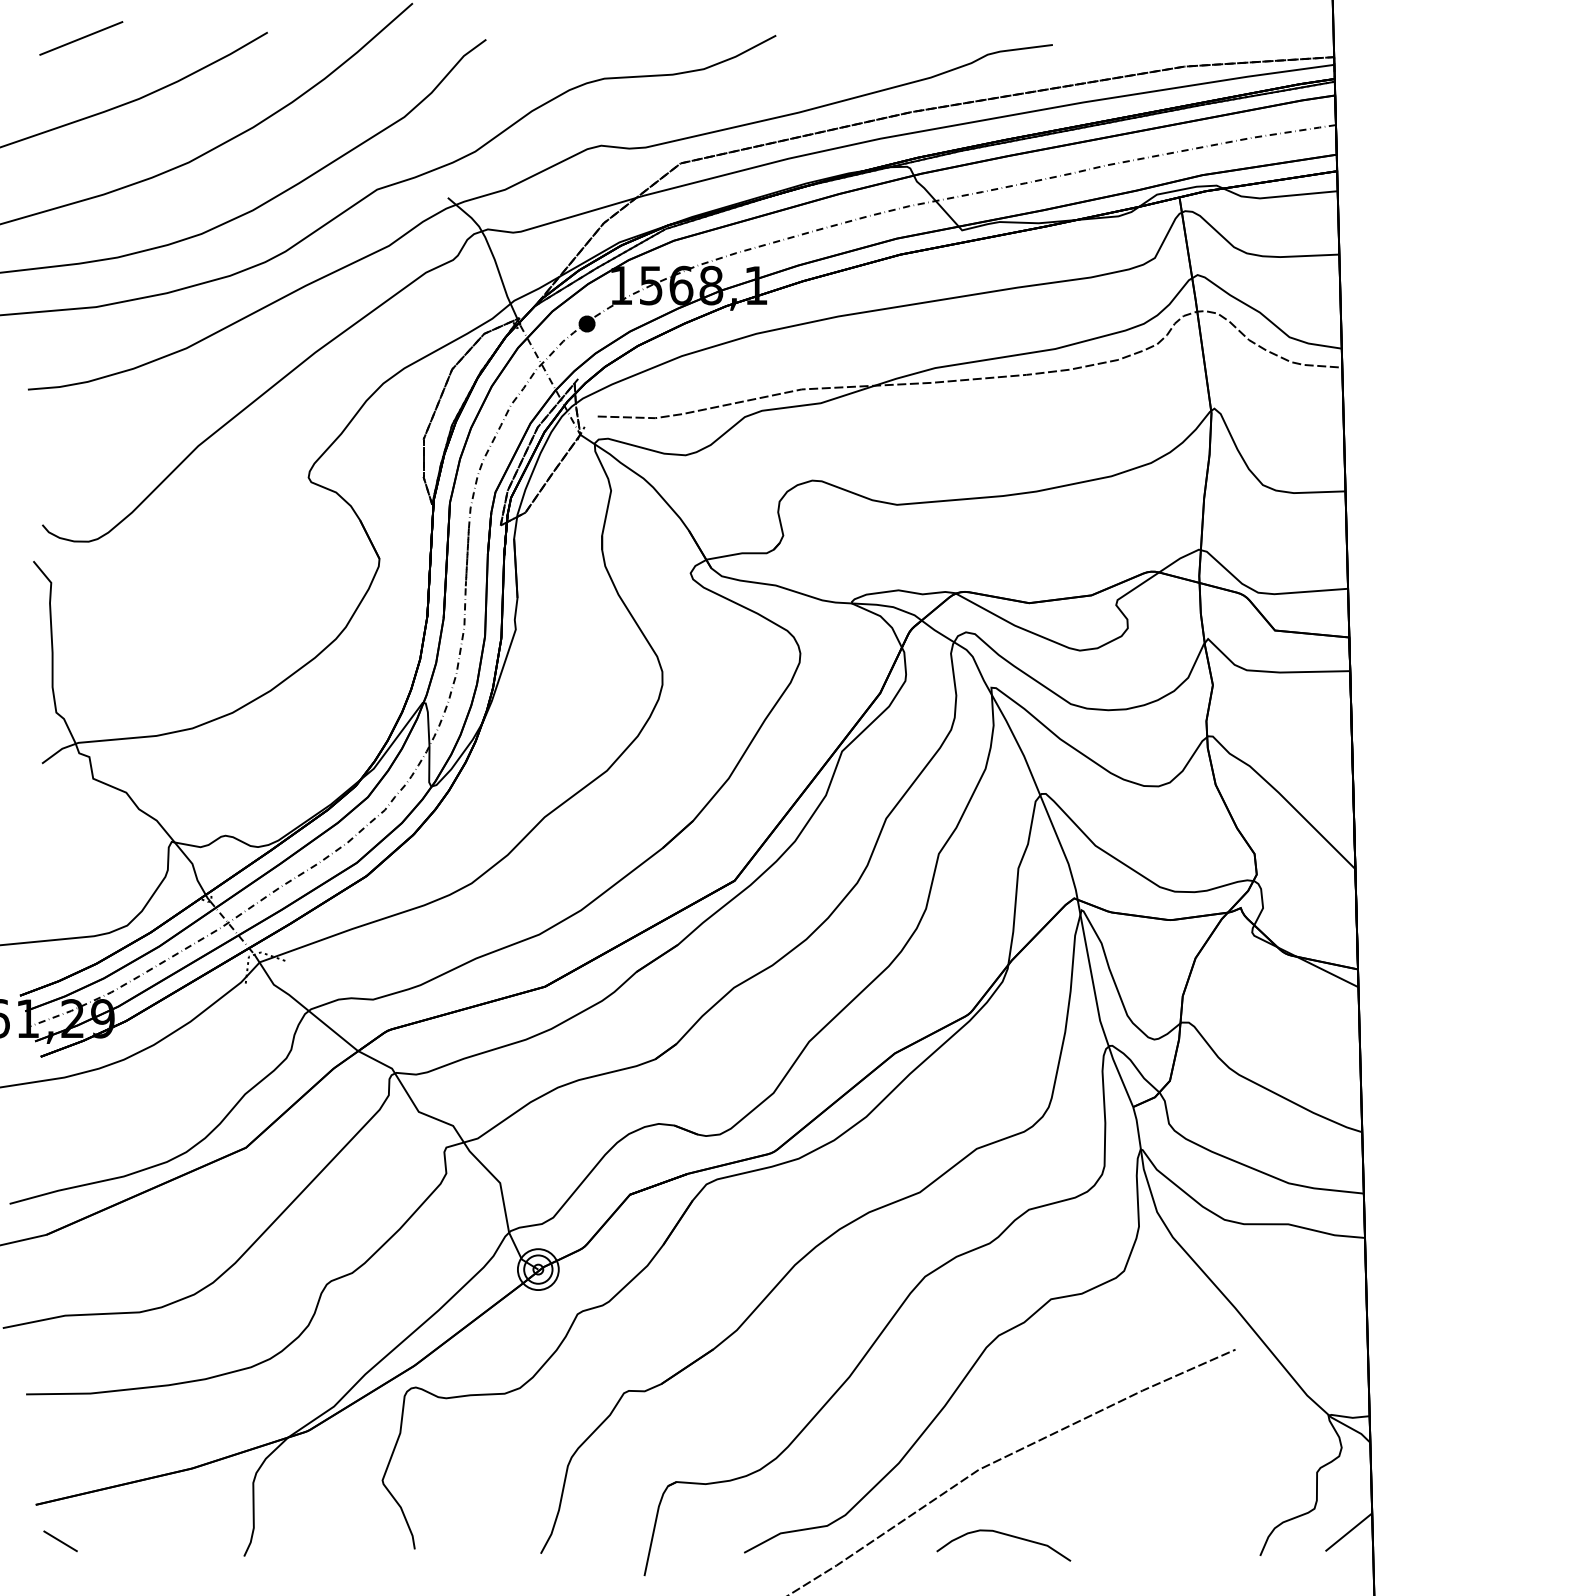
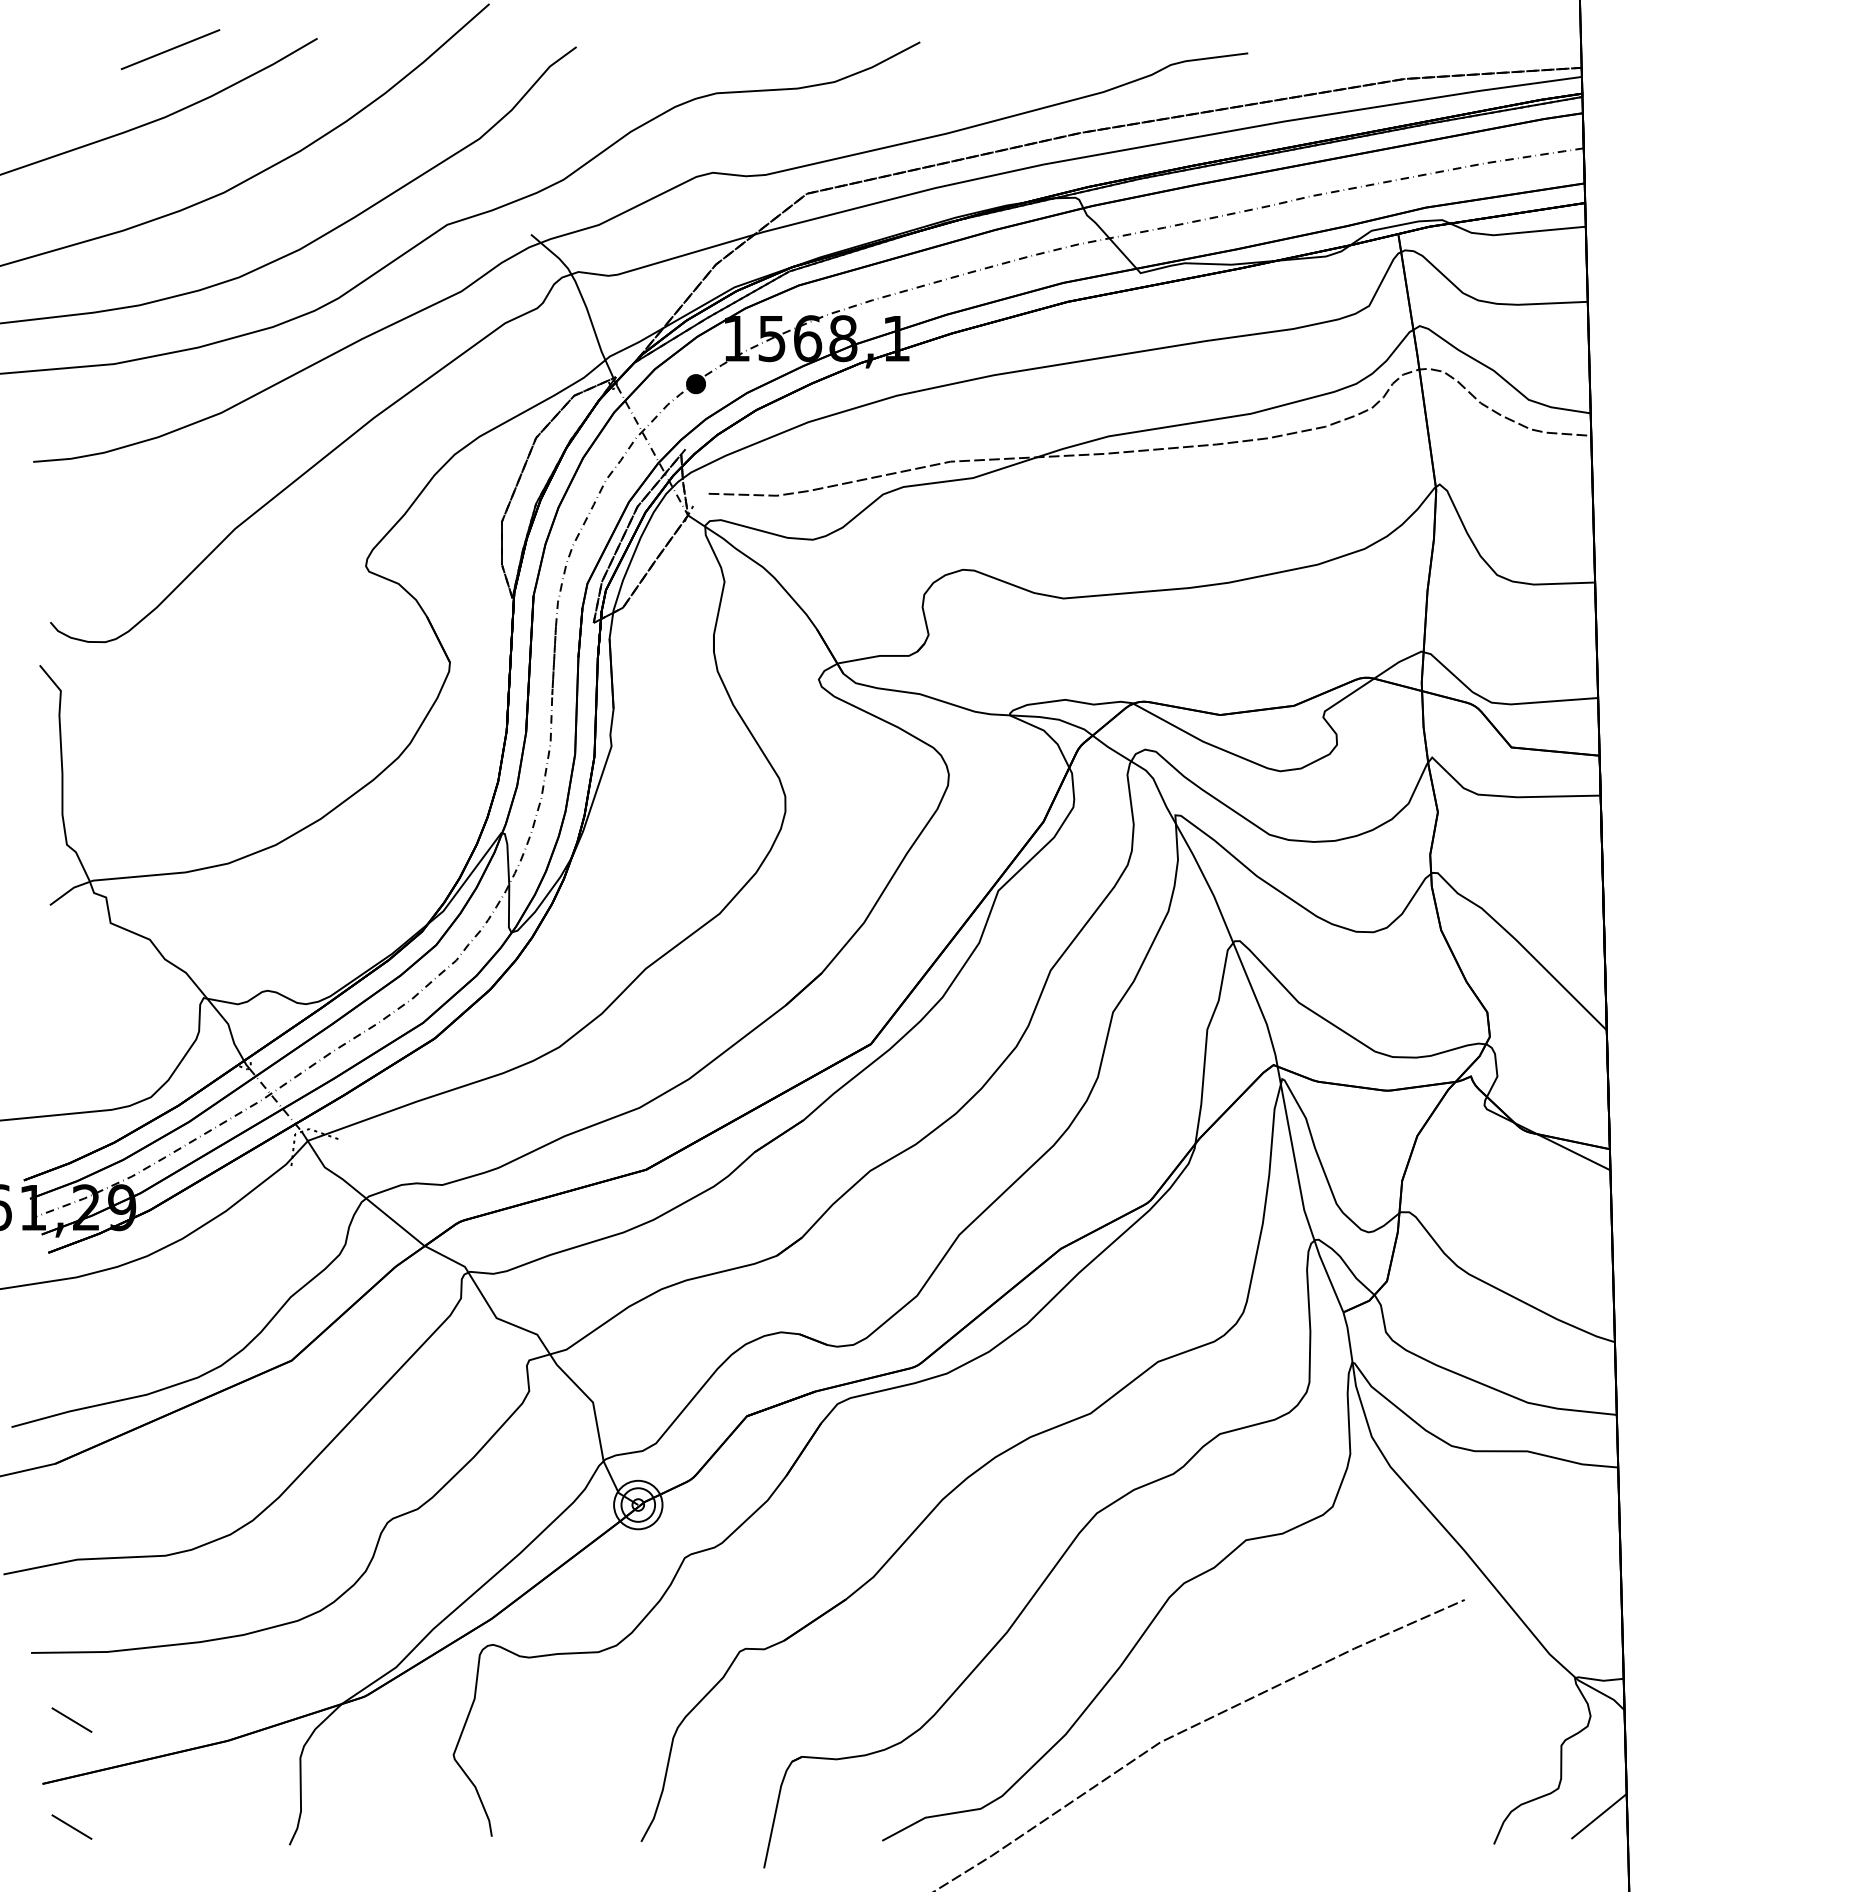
line: (81, 38) -> (170, 49), moved
line: (60, 1450) -> (71, 1719), added
curve: (1006, 1535) -> (1193, 1820), removed

